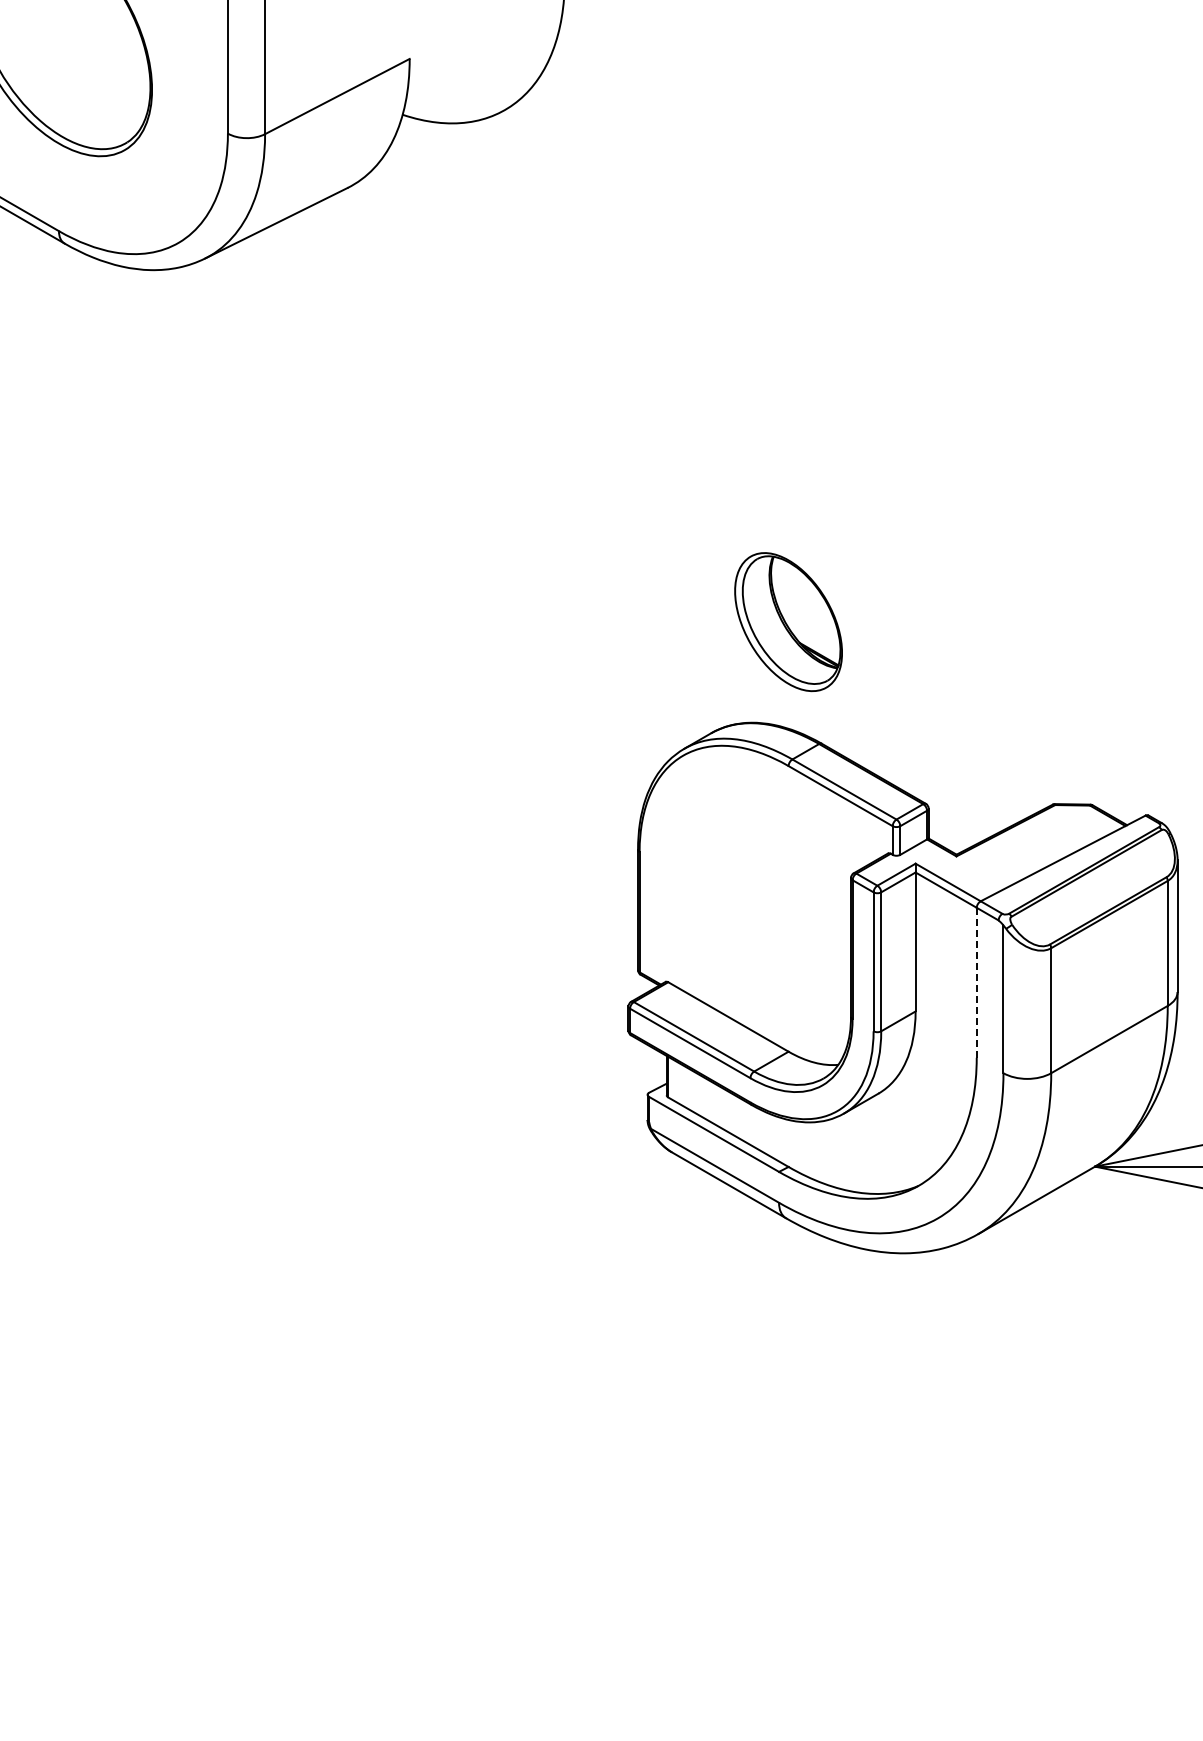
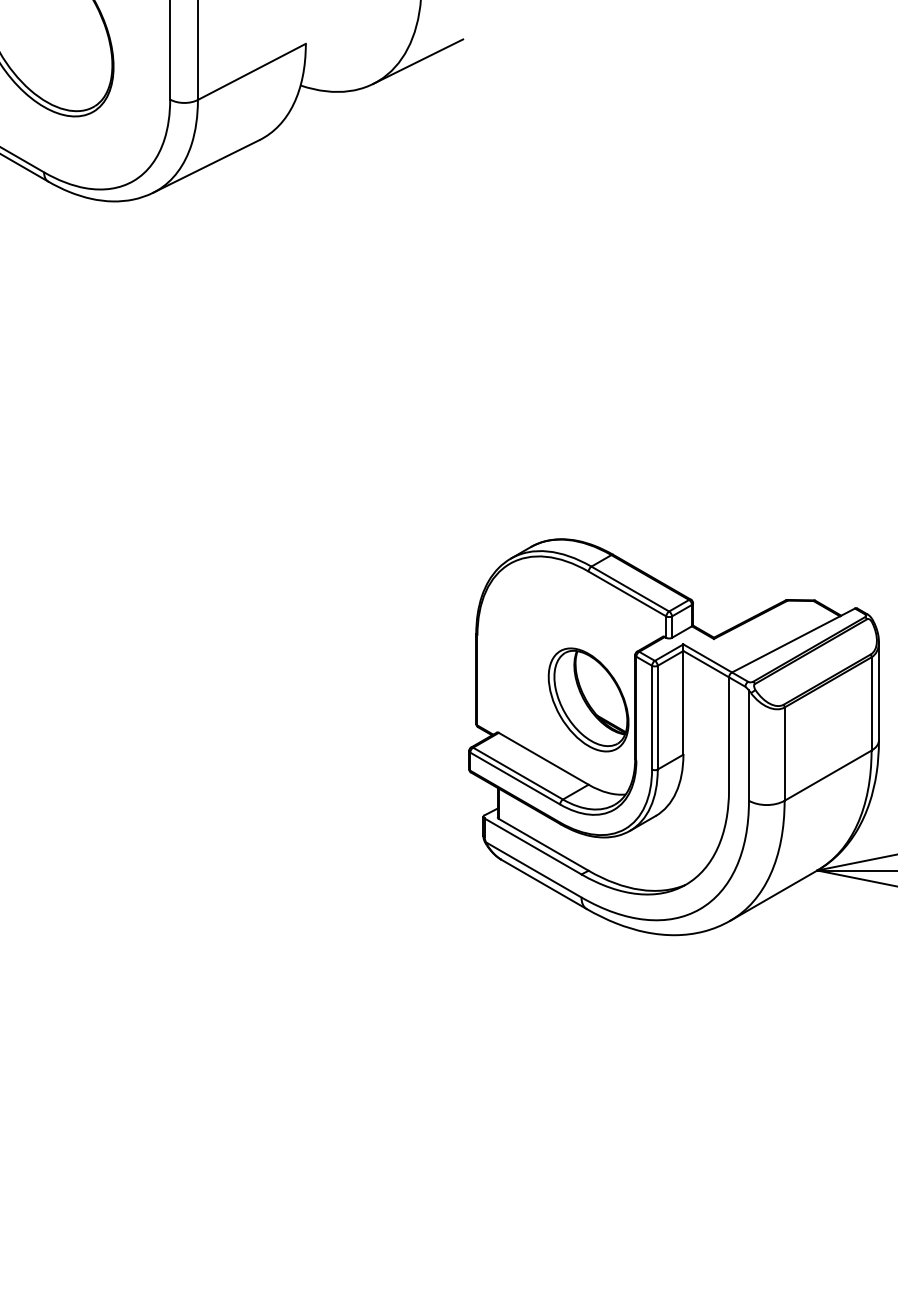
line: (559, 82) -> (417, 61), added
part: (788, 622) -> (588, 700), moved
line: (976, 982) -> (728, 733), dashed -> solid

